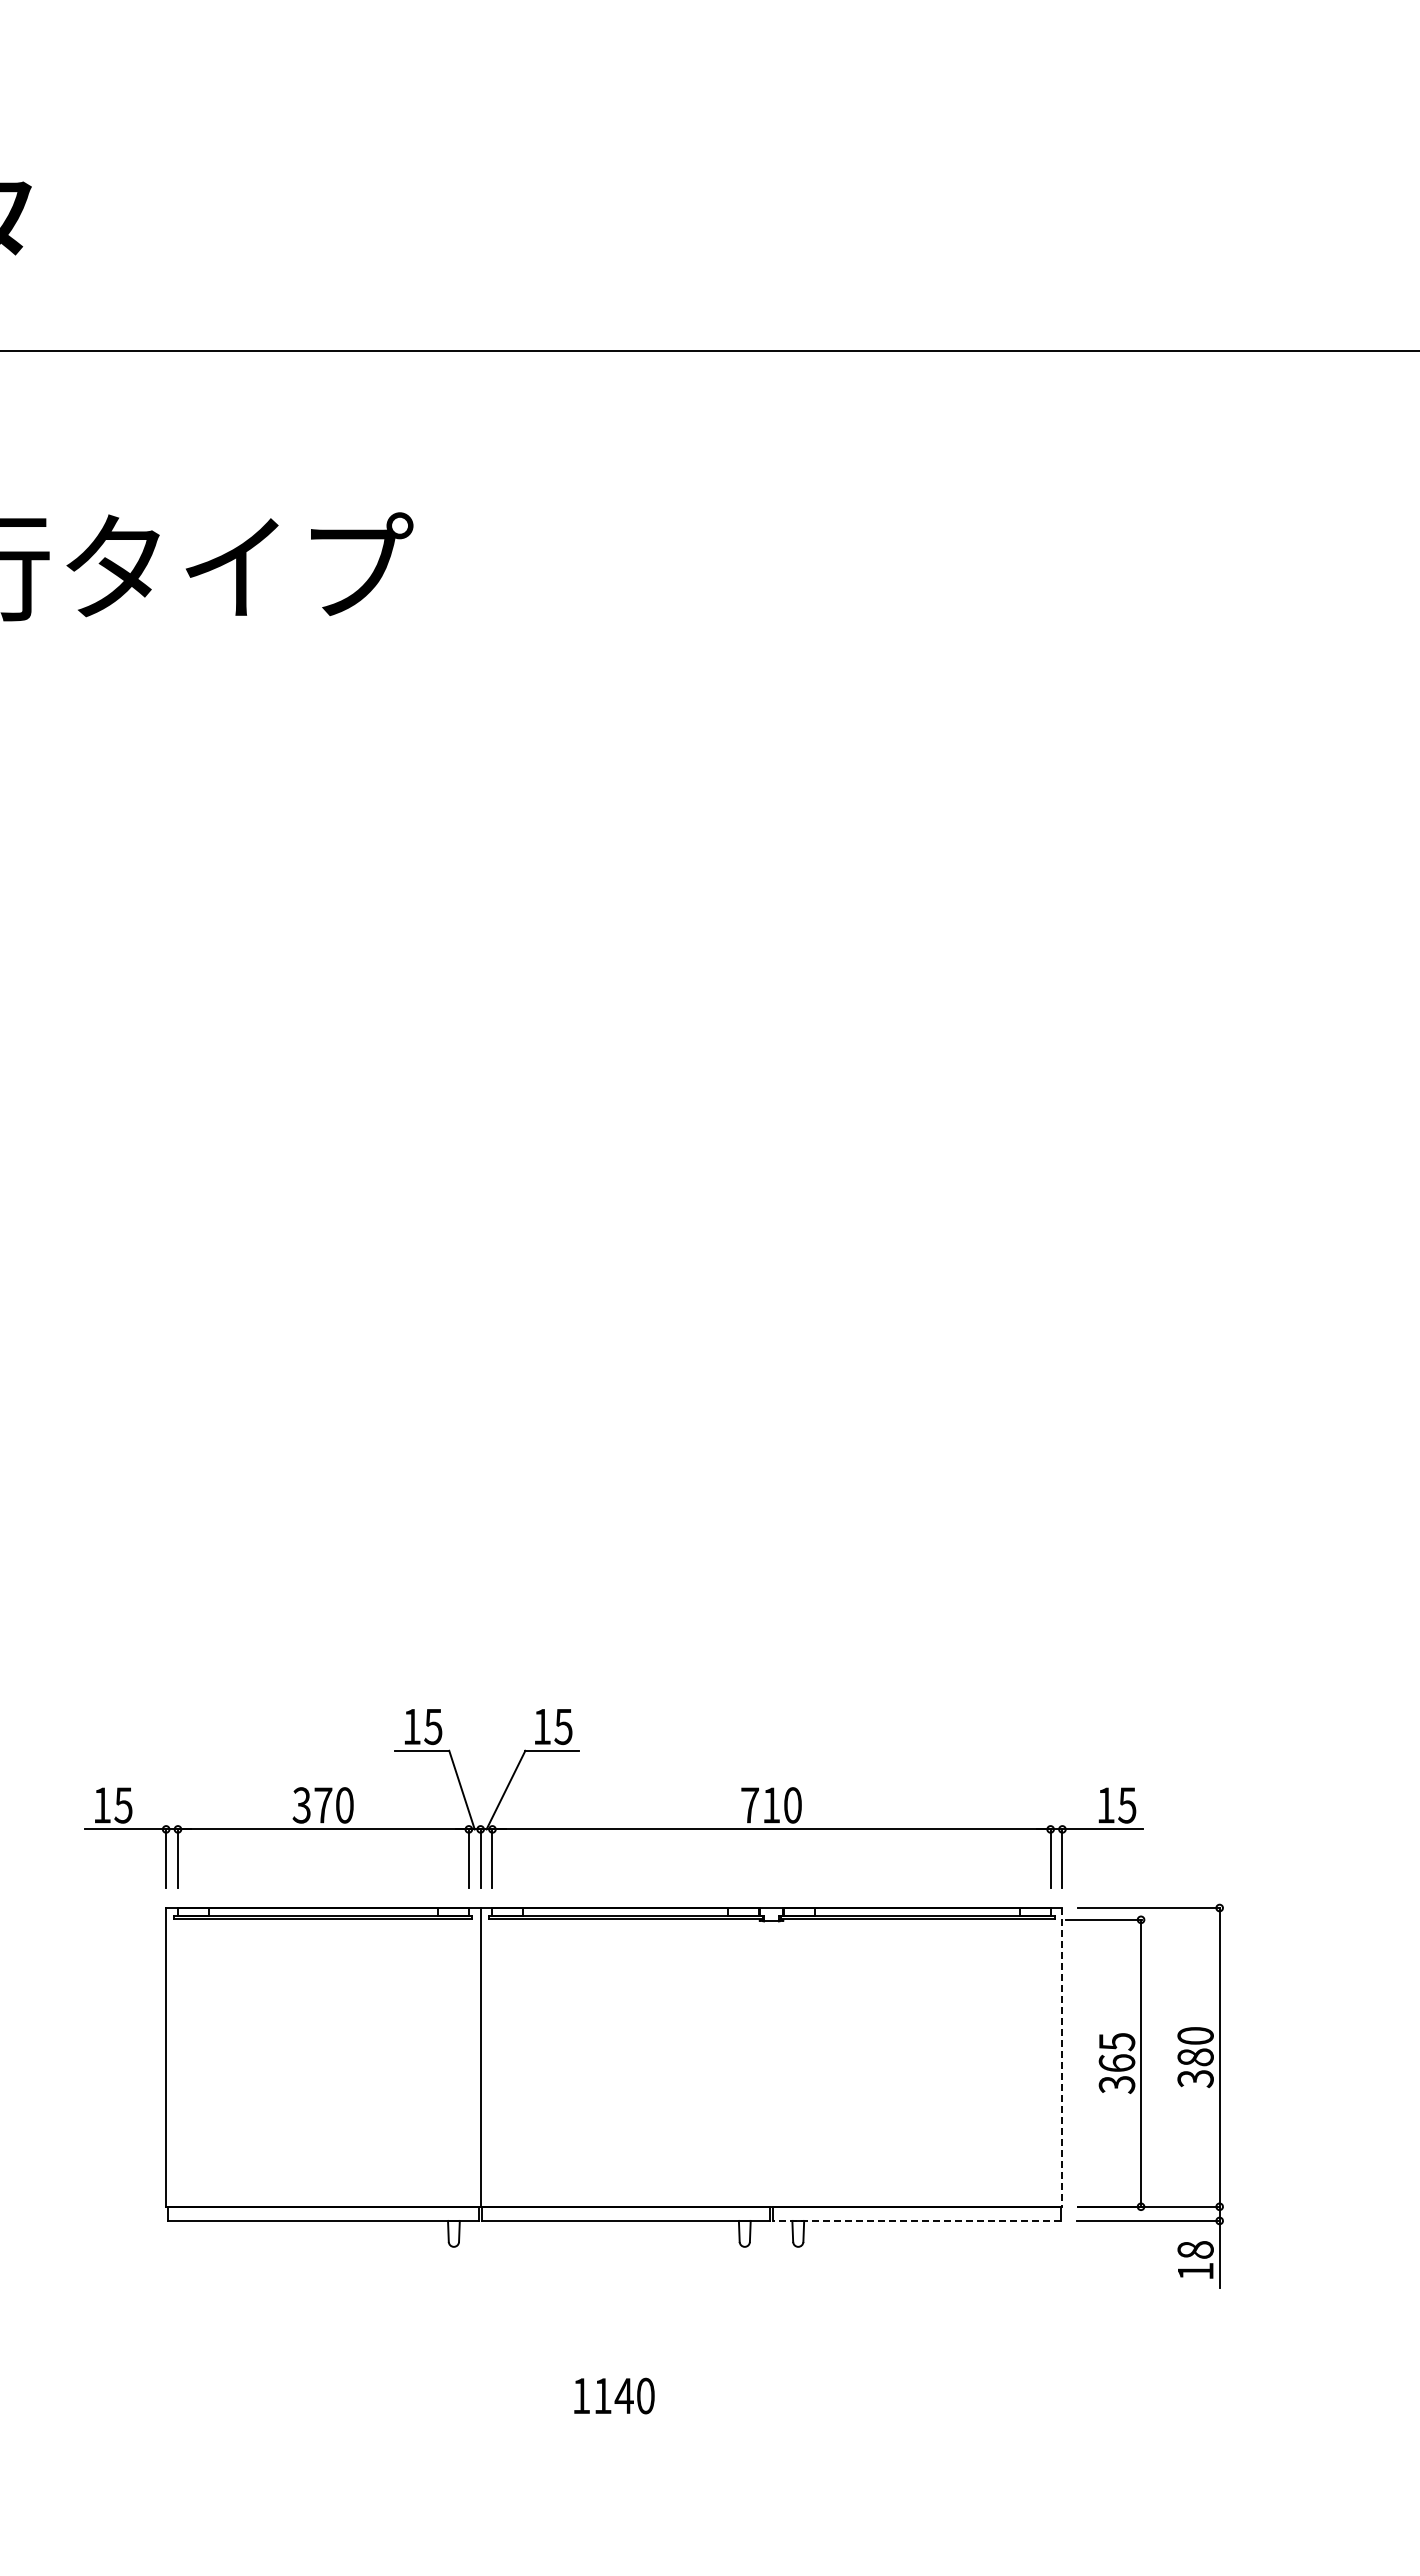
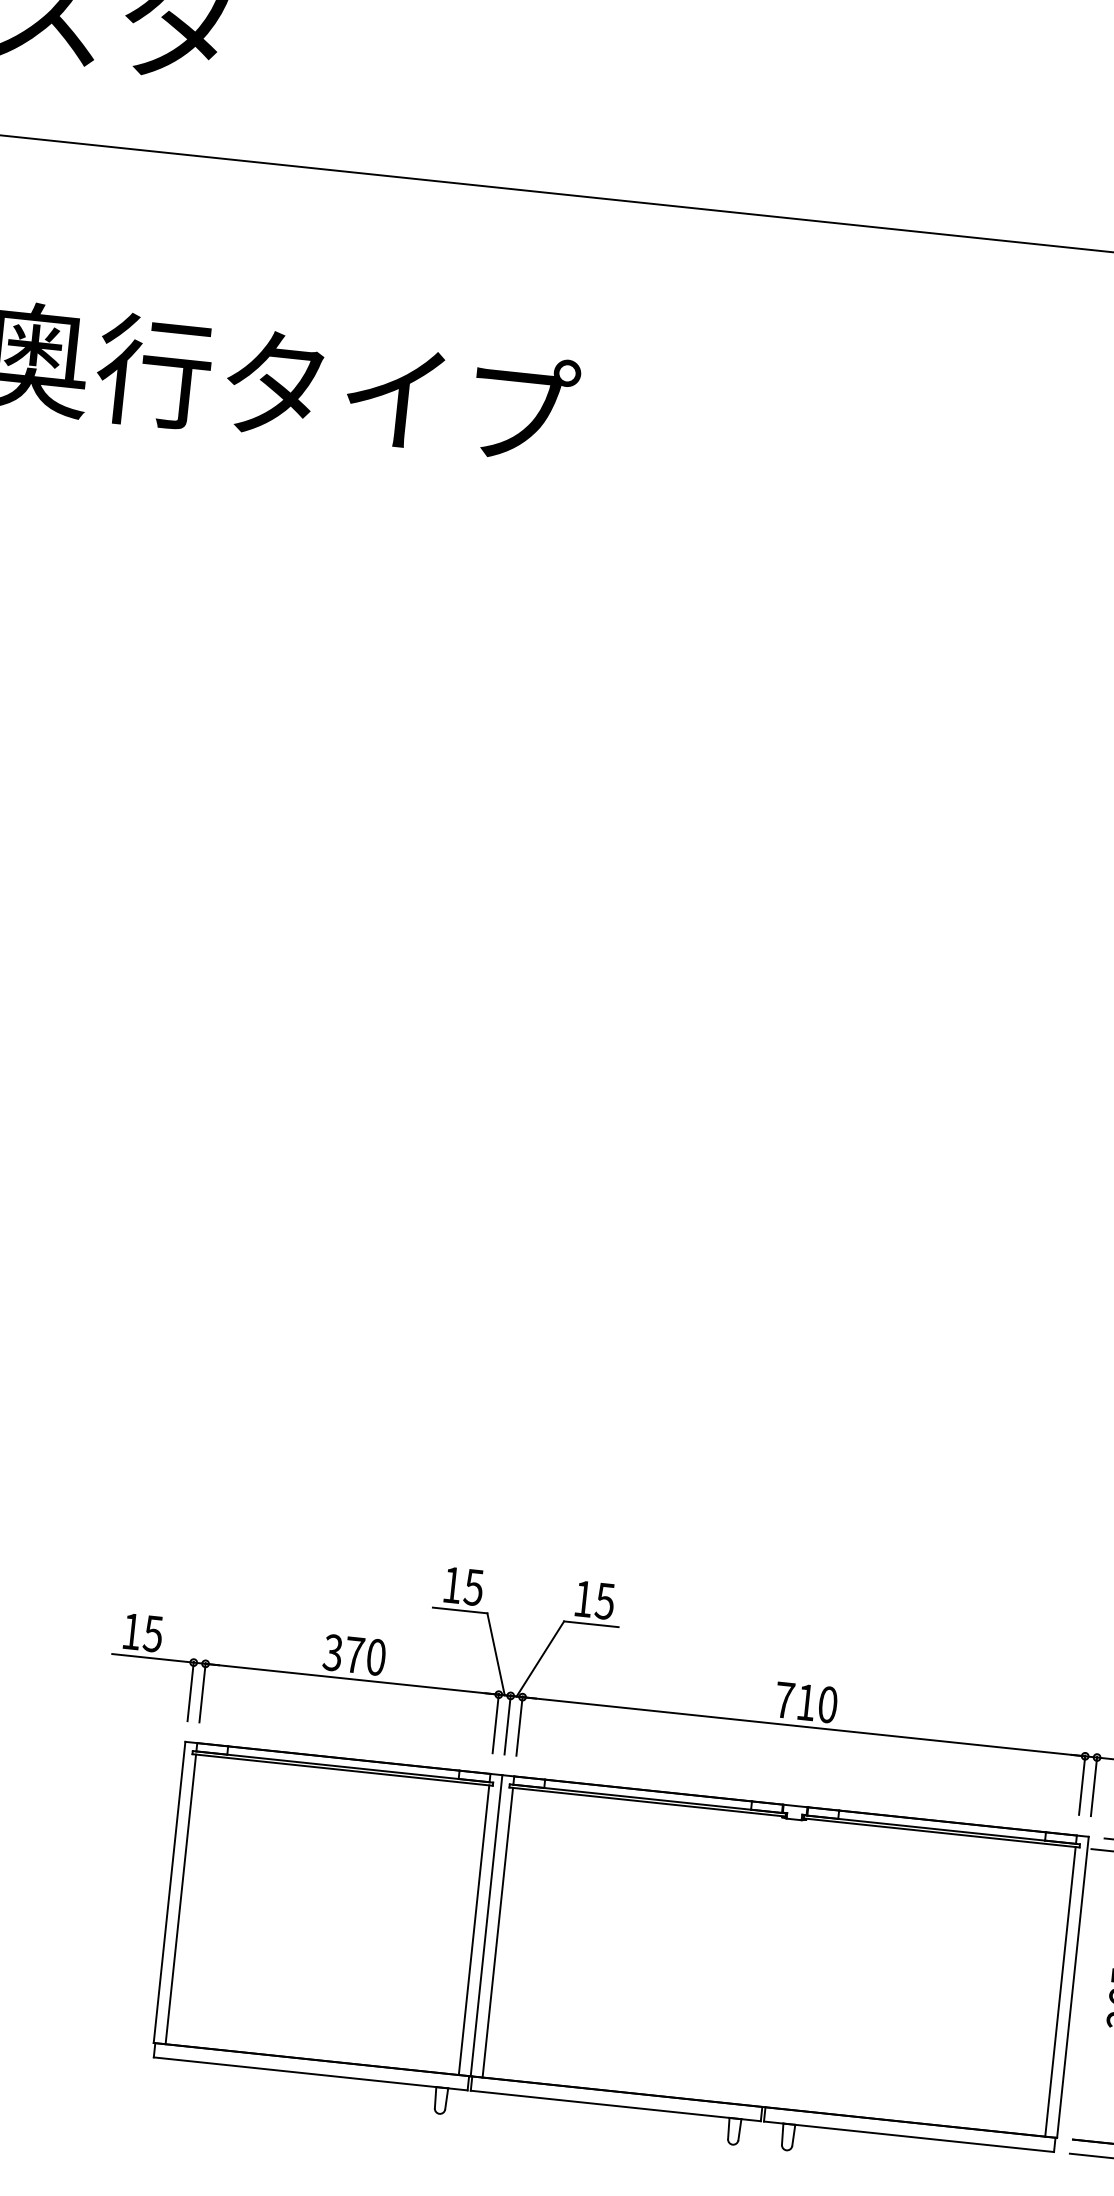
line: (1062, 2057) -> (1072, 1987), dashed -> solid
line: (177, 2062) -> (180, 1898), added
line: (468, 2062) -> (473, 1929), added
line: (492, 2062) -> (497, 1932), added
line: (1050, 2062) -> (1060, 1991), added
line: (916, 2220) -> (908, 2136), dashed -> solid

